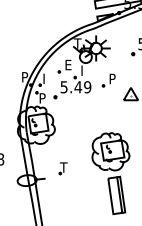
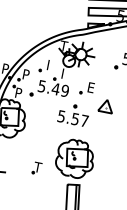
text: (68, 64) -> (50, 64), E -> I
text: (46, 76) -> (26, 72), I -> P
text: (113, 78) -> (92, 87), P -> E
part: (100, 108) -> (73, 114), added
part: (62, 168) -> (36, 168), moved

